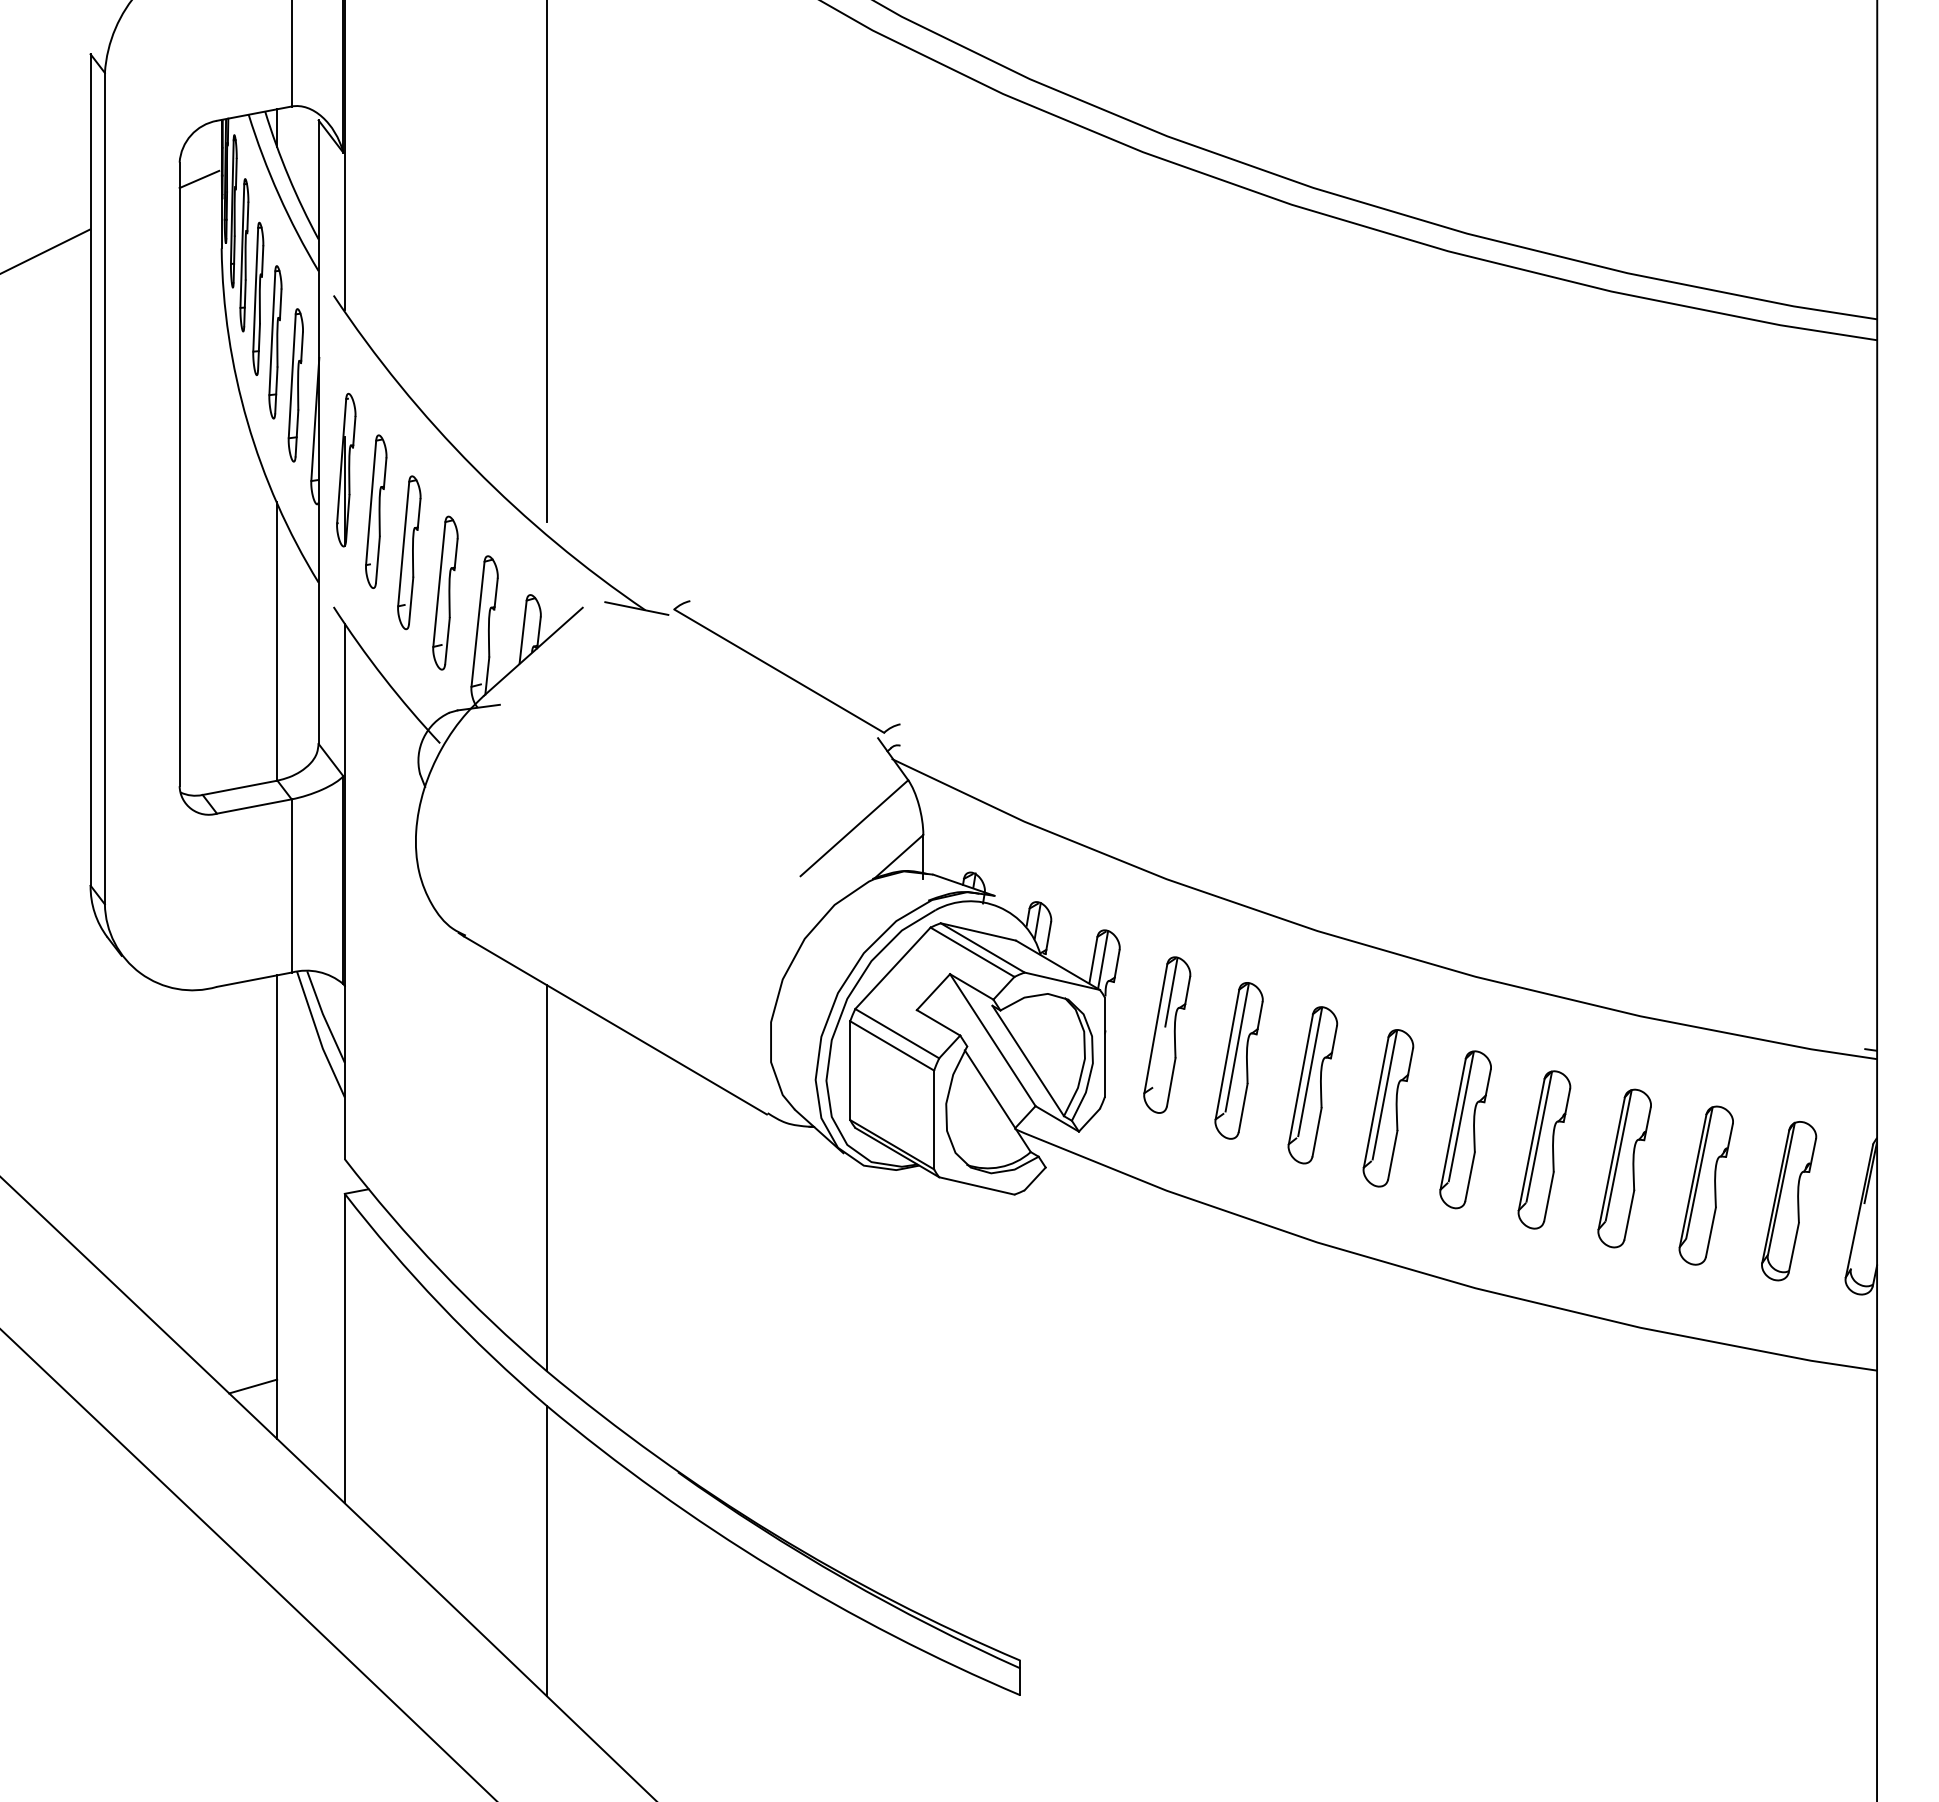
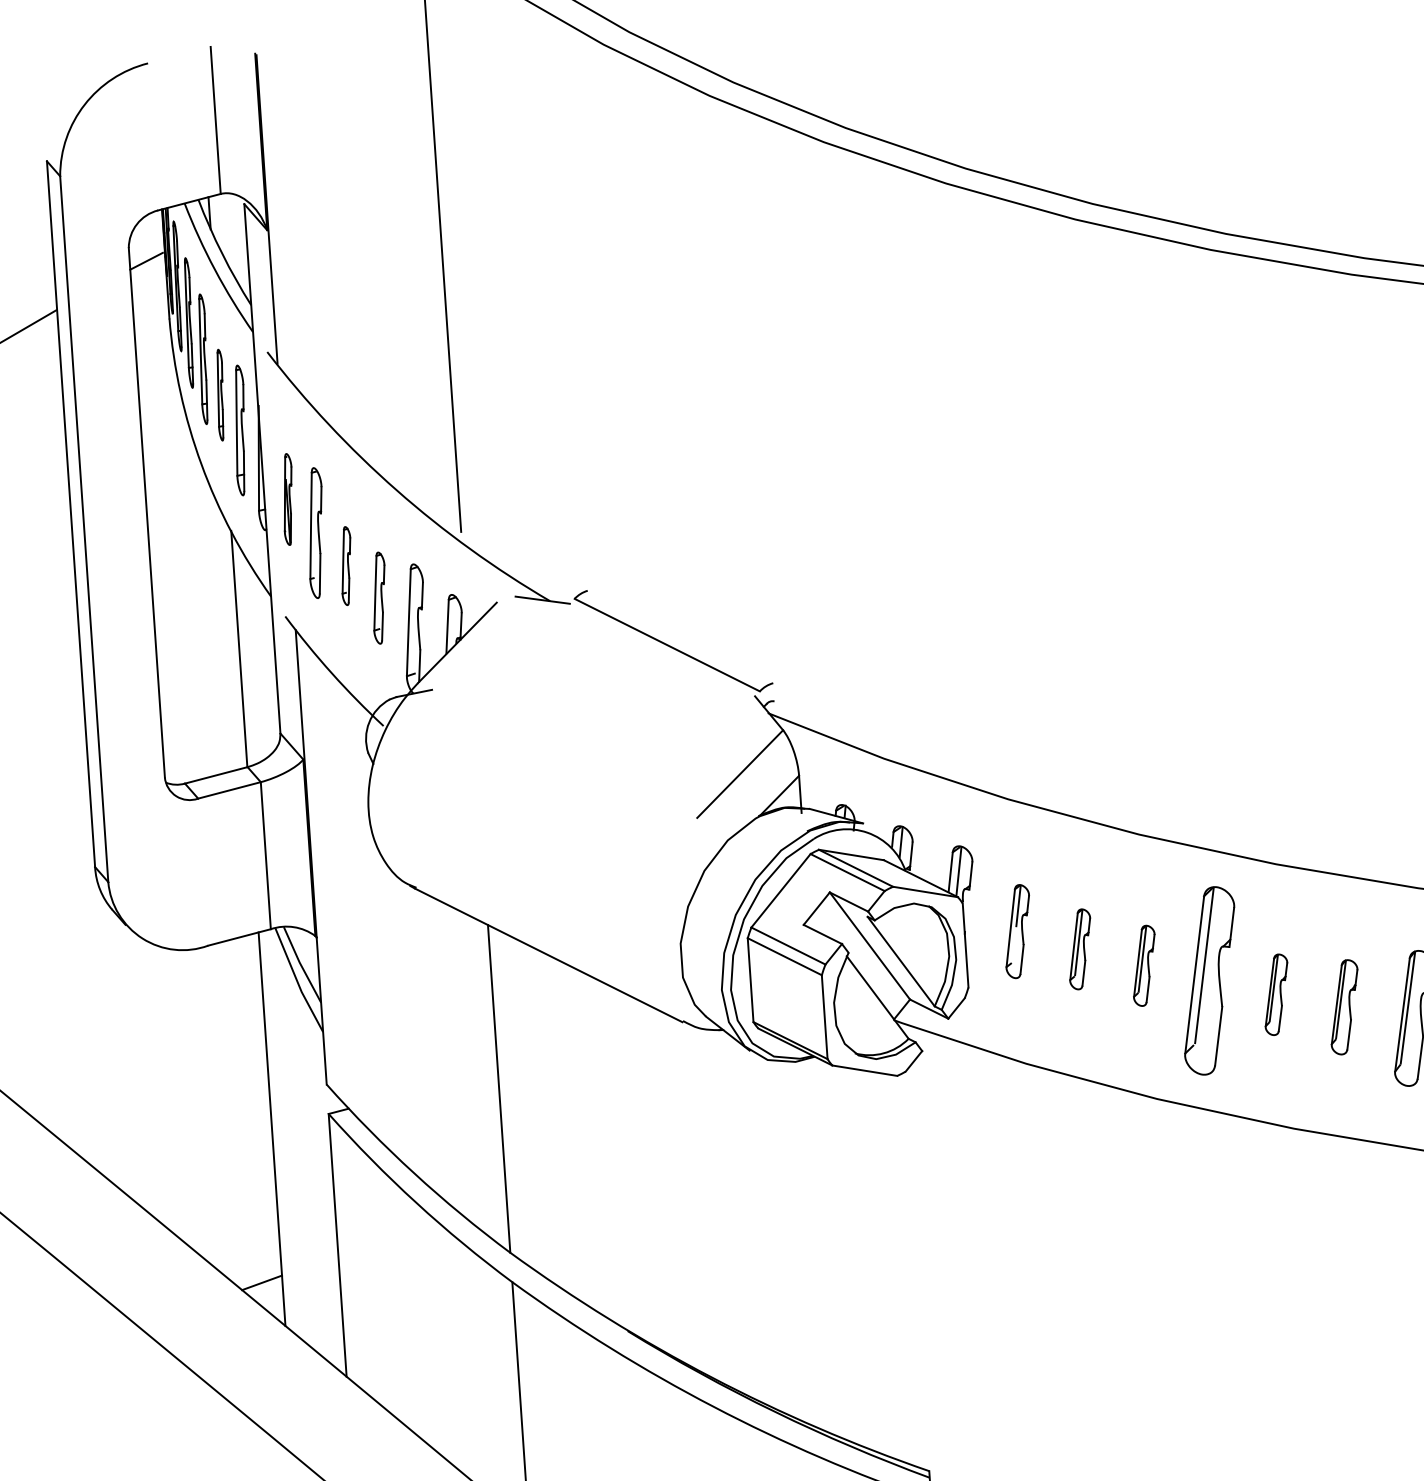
part: (275, 342) -> (220, 395), size x0.7
part: (346, 469) -> (288, 498), size x0.7
part: (409, 552) -> (346, 565), size x0.6
part: (445, 592) -> (379, 597), size x0.7
part: (1167, 1034) -> (1017, 931), size x0.7
part: (1238, 1060) -> (1079, 949), size x0.6
part: (1312, 1085) -> (1143, 966), size x0.6
part: (1388, 1108) -> (1209, 981), size x1.4
part: (1465, 1129) -> (1276, 994), size x0.6
part: (1544, 1149) -> (1344, 1006), size x0.7

